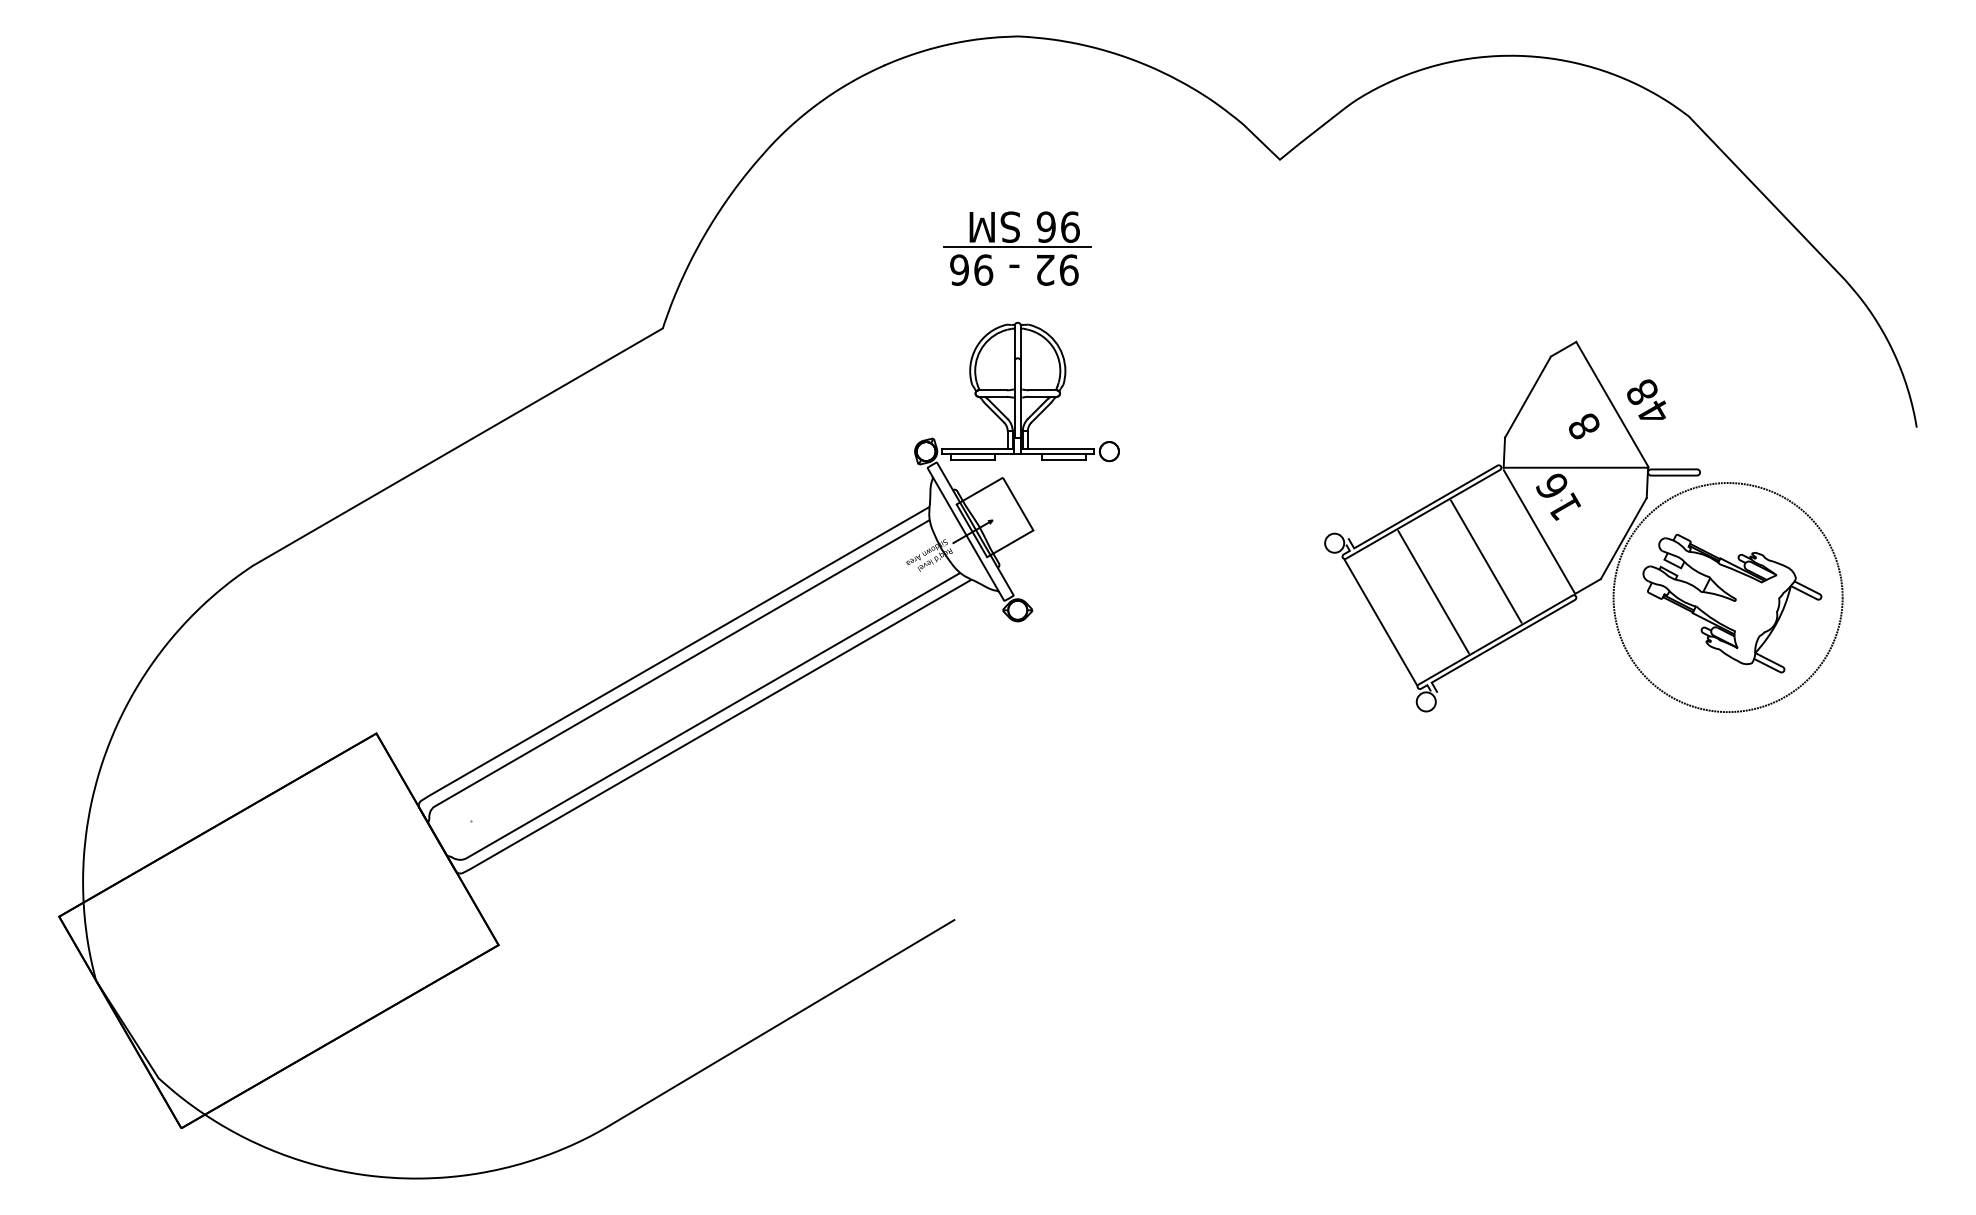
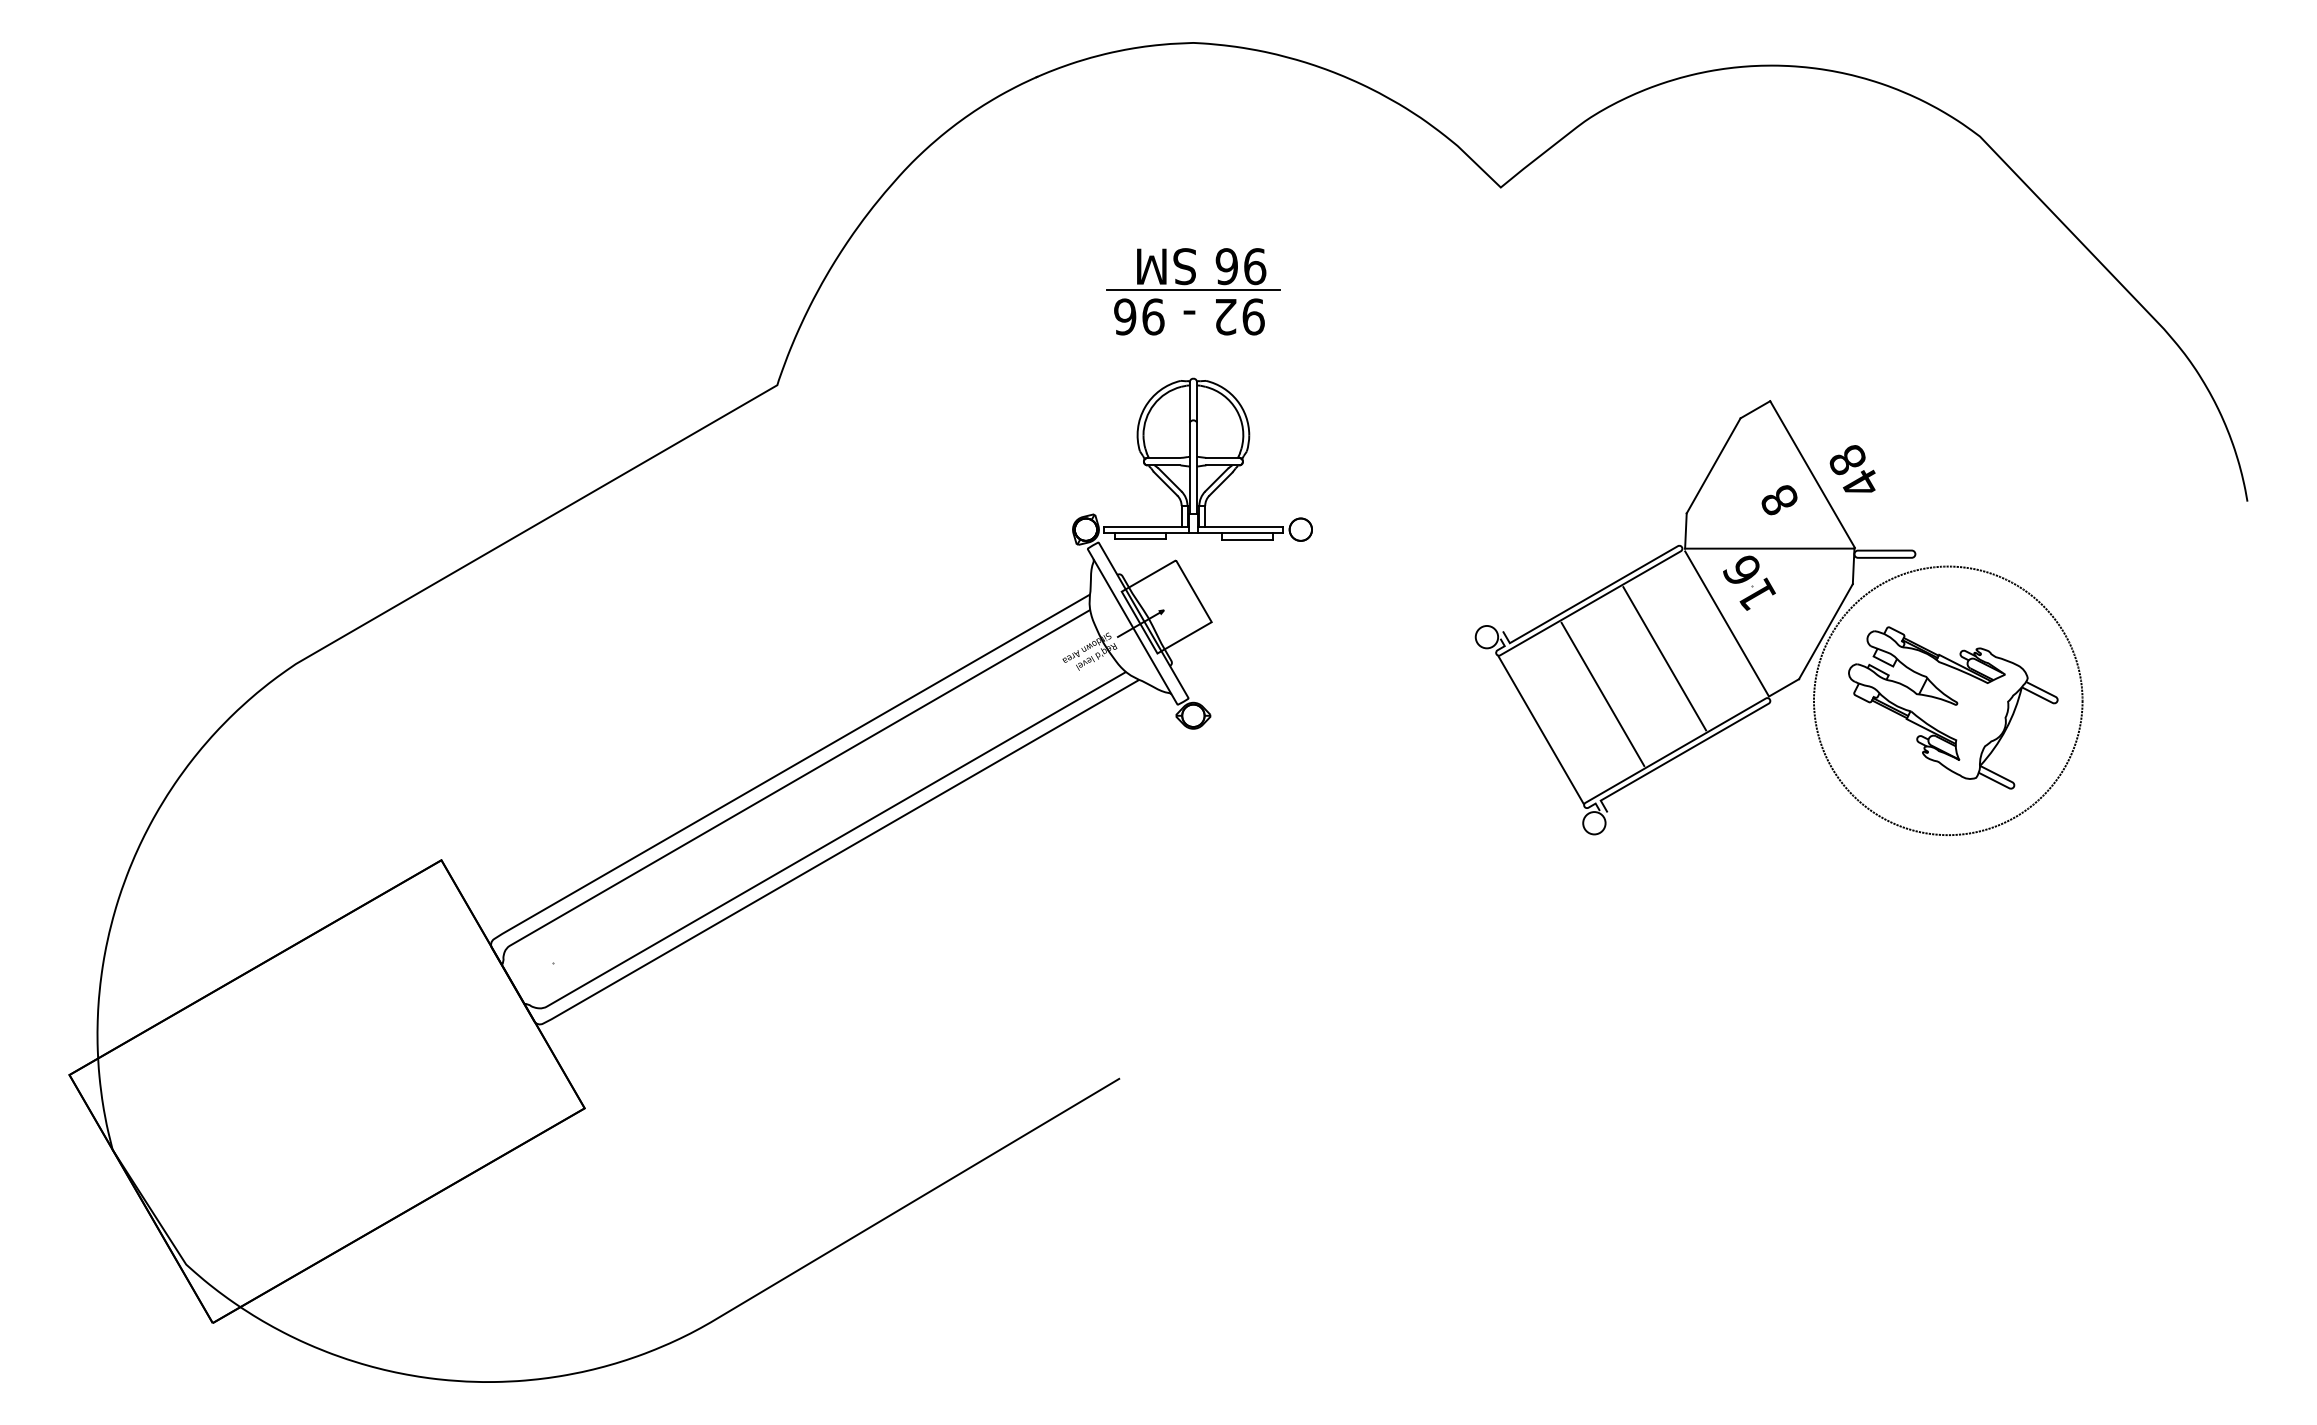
part: (1583, 526) -> (1778, 617), moved

